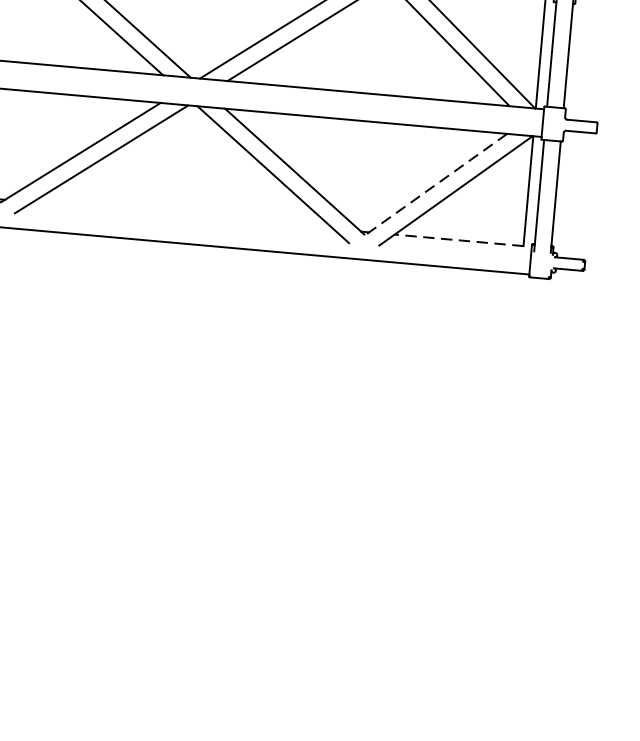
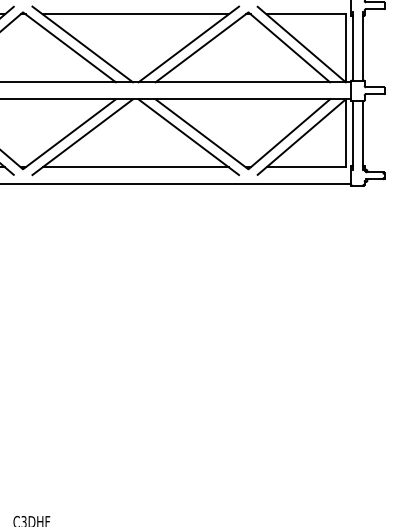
line: (436, 184) -> (289, 134), dashed -> solid
line: (182, 215) -> (135, 167), added
line: (459, 240) -> (306, 167), dashed -> solid

